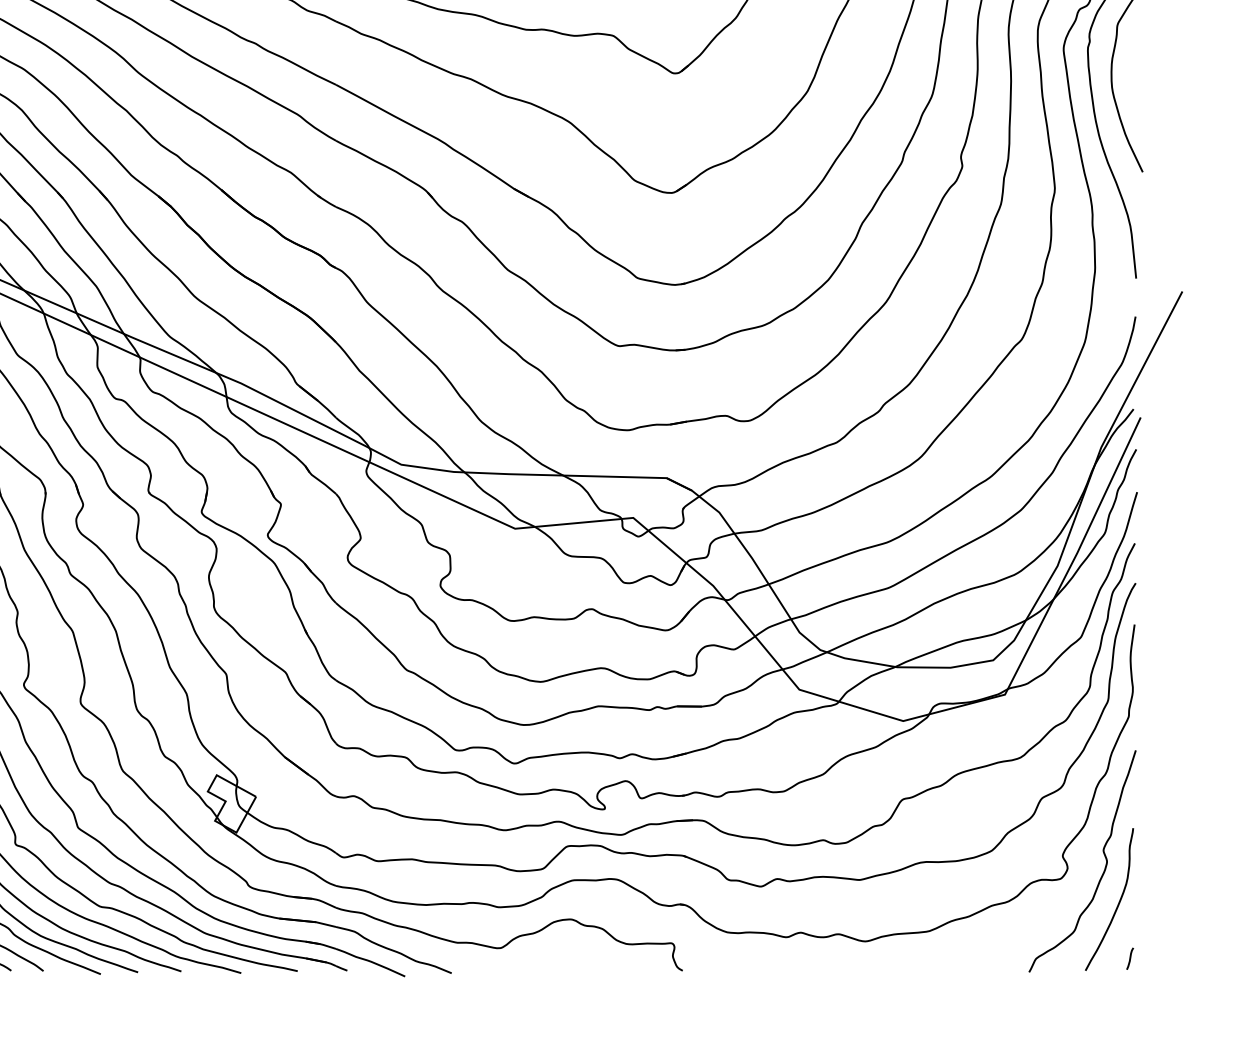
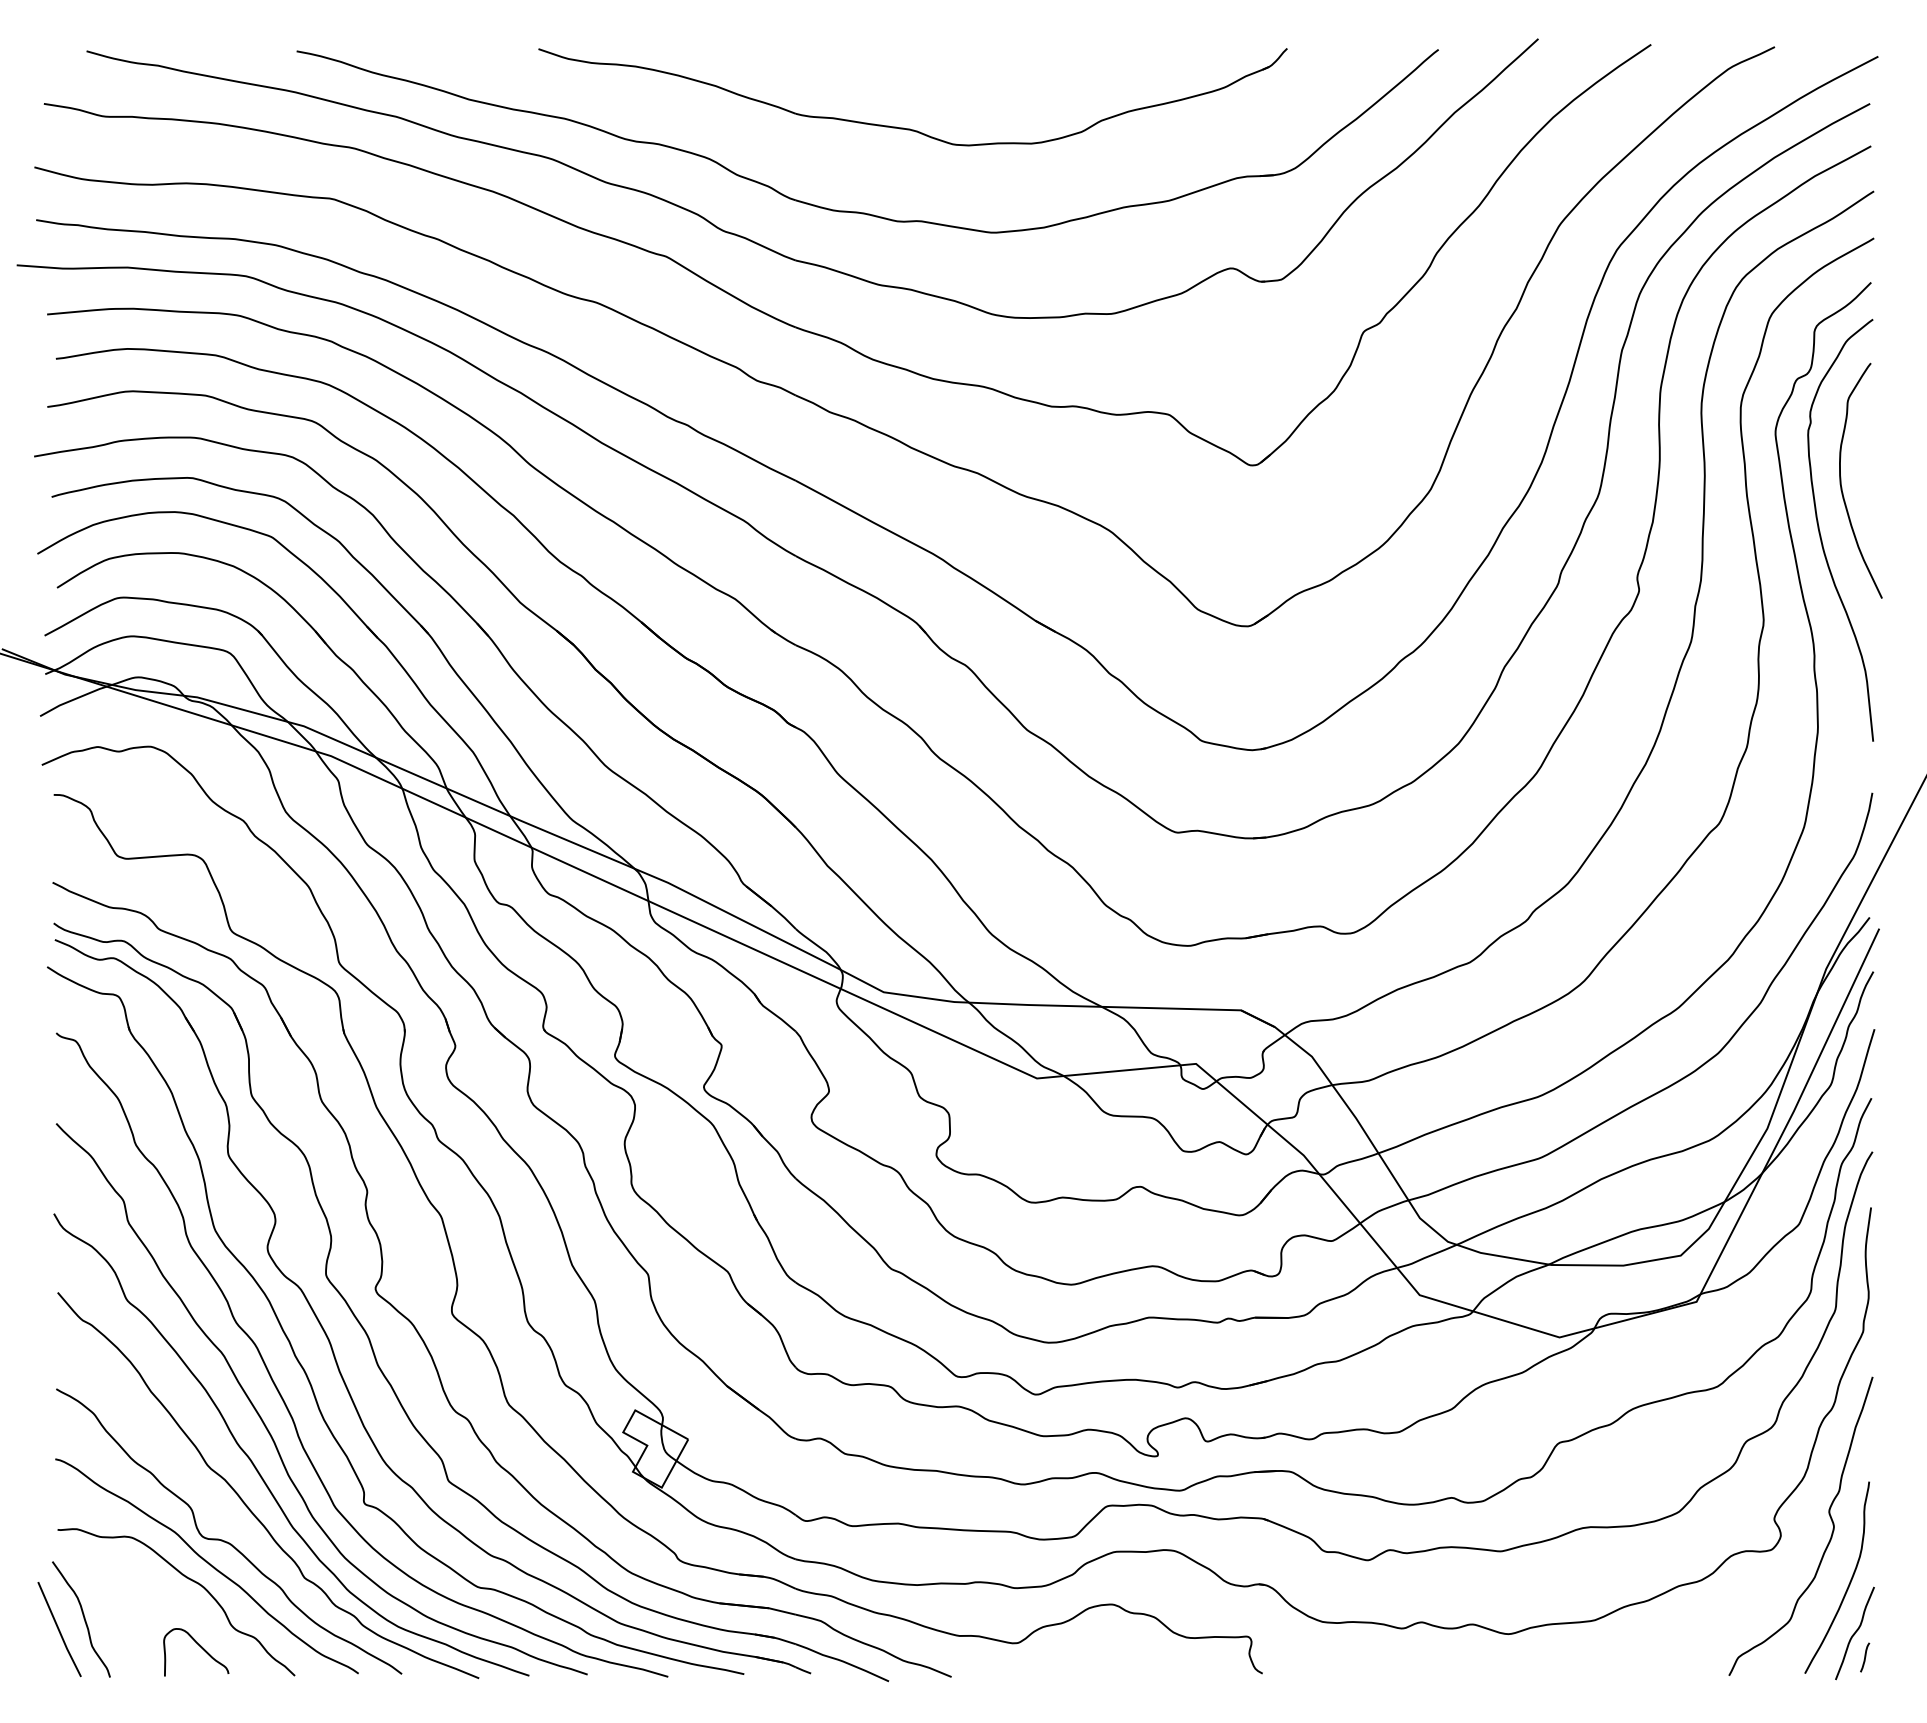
curve: (1122, 940) -> (1854, 1633), added

